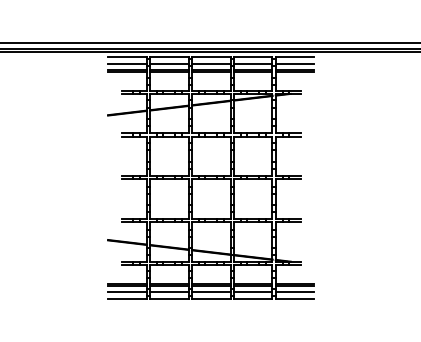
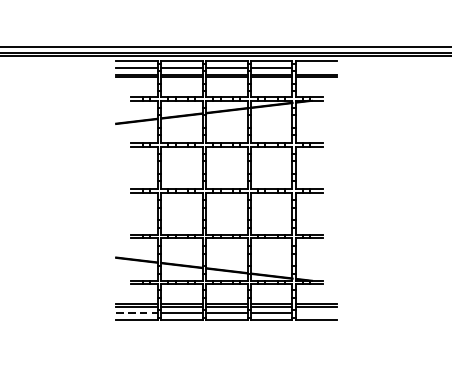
line: (294, 63) -> (316, 68), removed
line: (127, 292) -> (136, 313), solid -> dashed
line: (294, 292) -> (316, 313), removed

